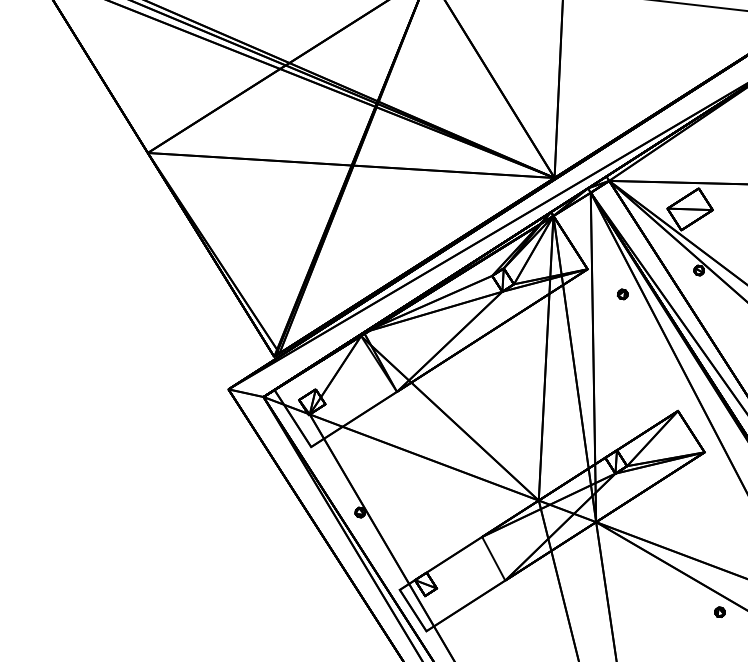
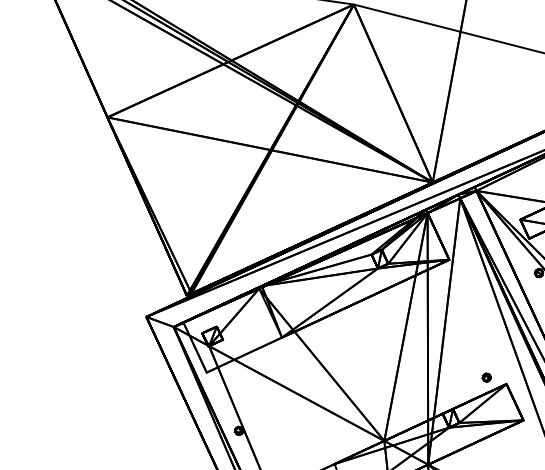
part: (622, 294) -> (486, 377), moved

